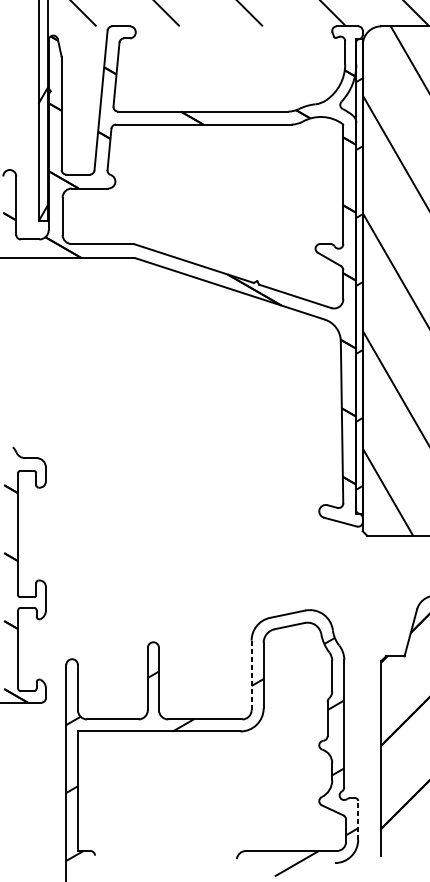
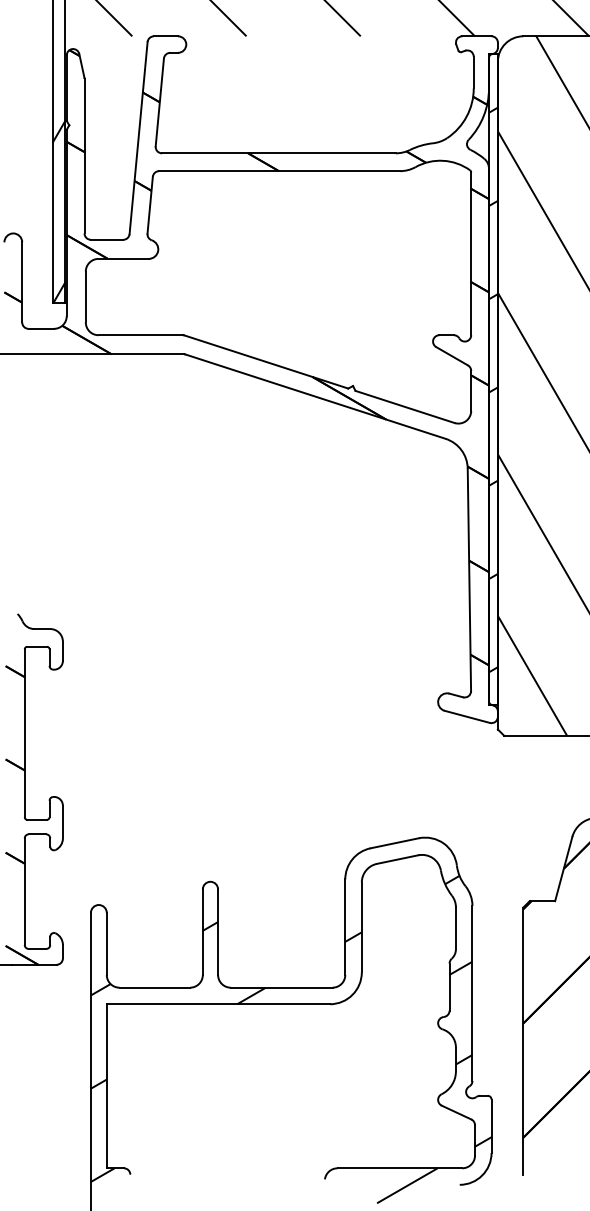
line: (251, 675) -> (345, 927), dashed -> solid
line: (358, 820) -> (491, 1126), dashed -> solid

